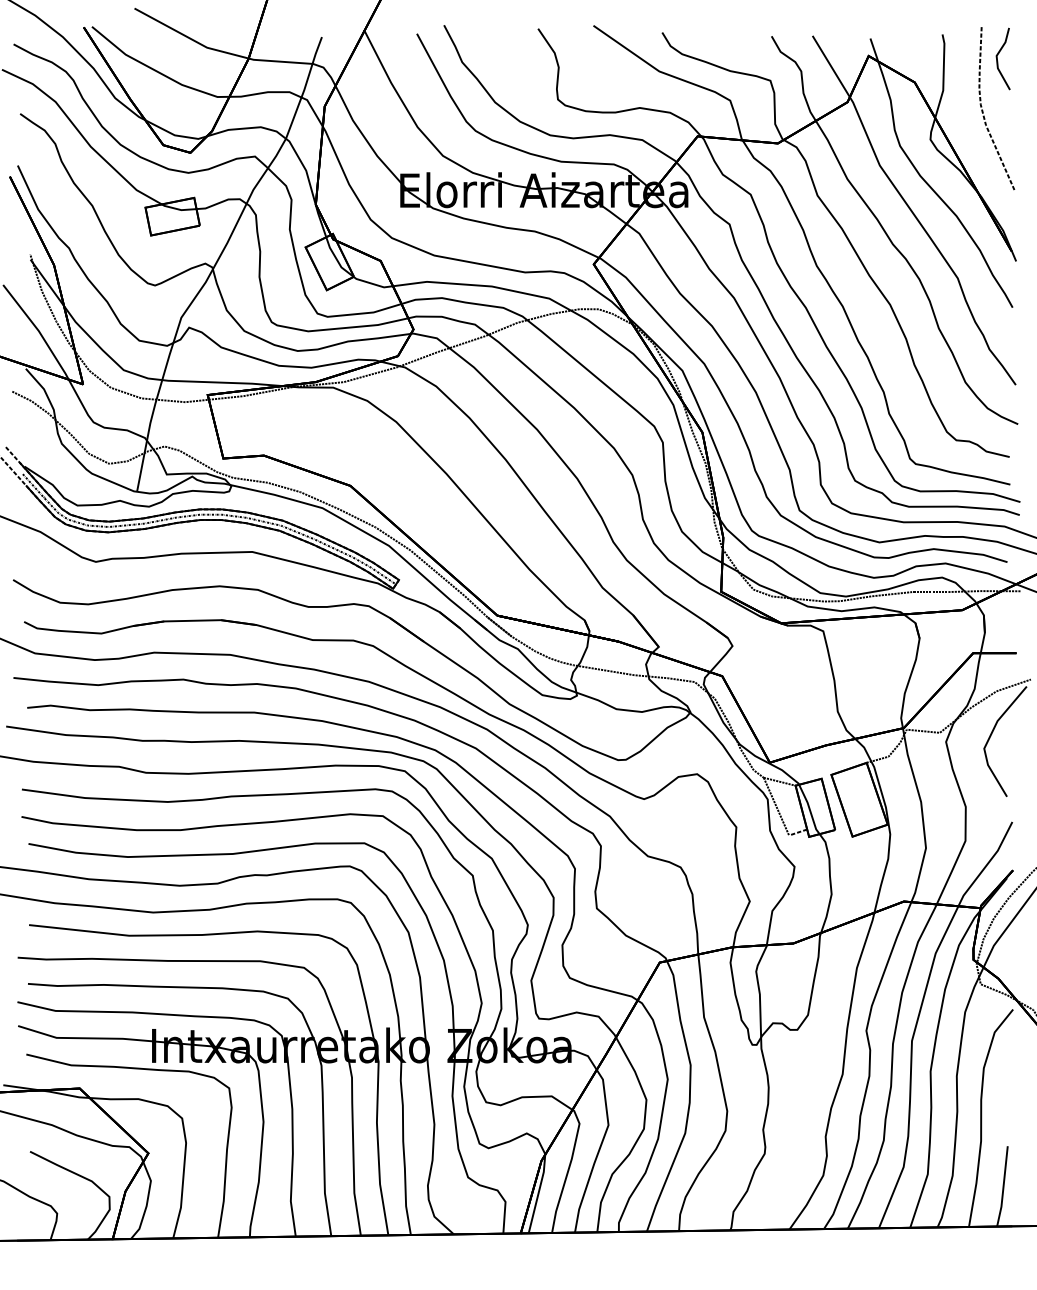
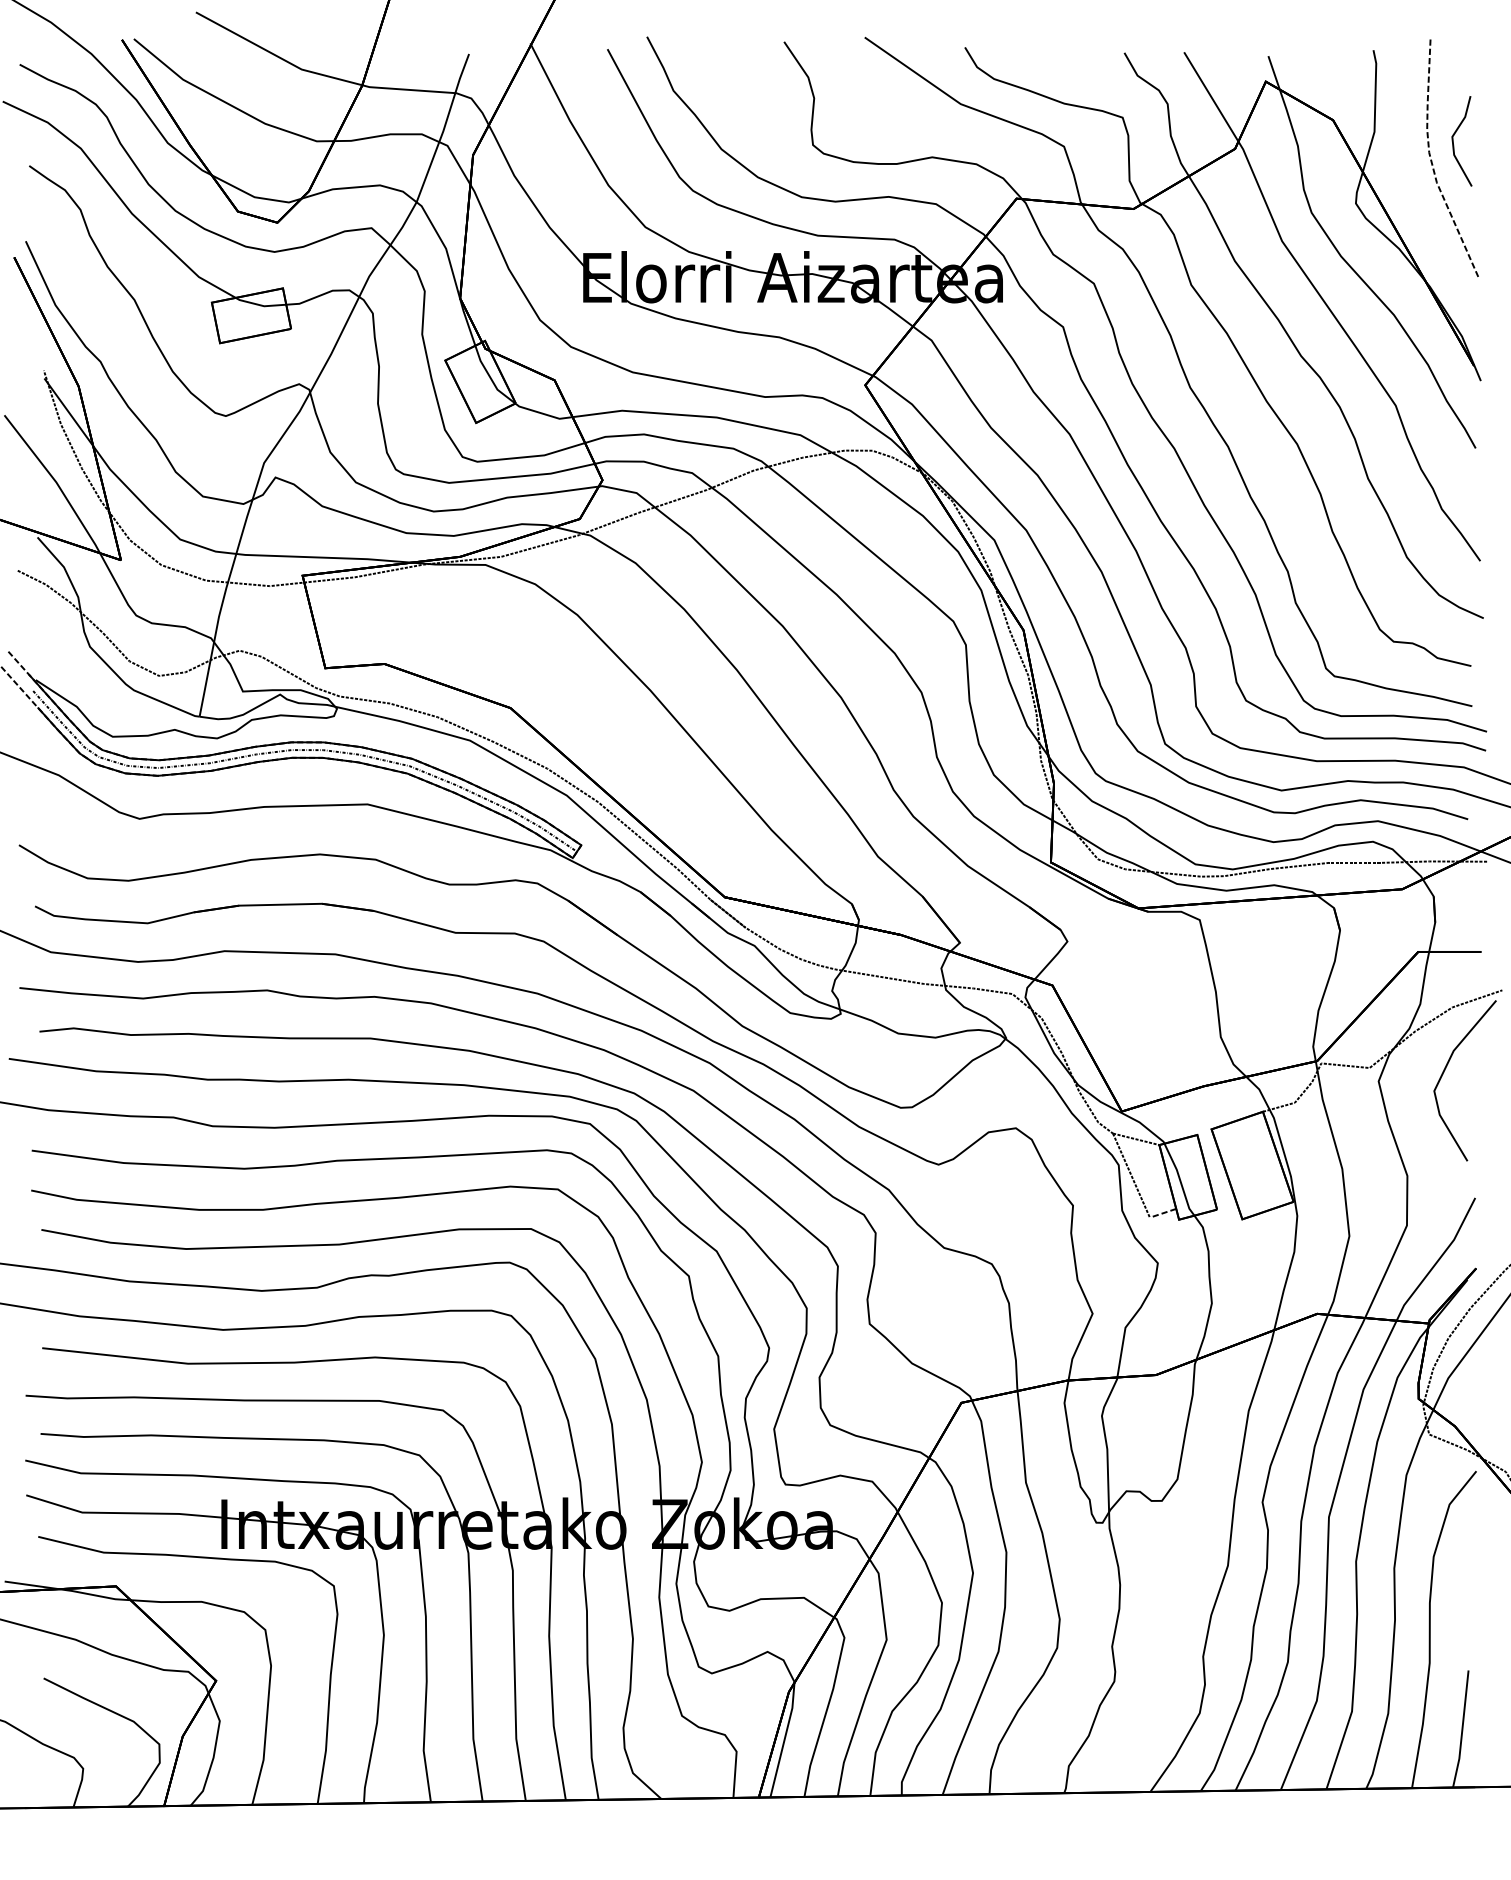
part: (1002, 58) -> (1460, 140), moved

